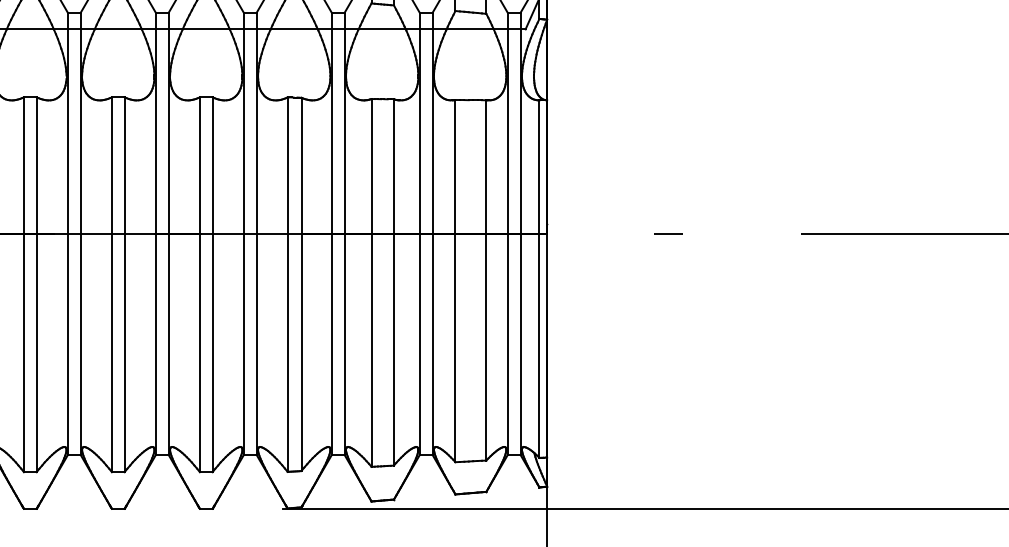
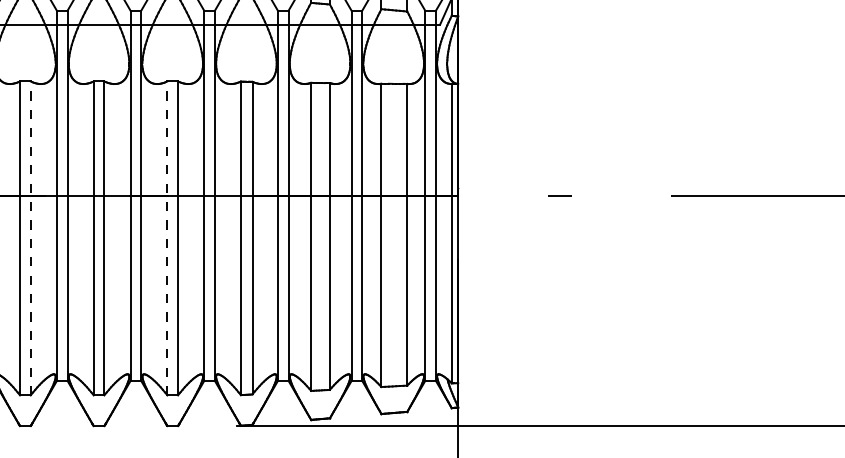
line: (36, 284) -> (30, 238), solid -> dashed
line: (200, 284) -> (167, 238), solid -> dashed

